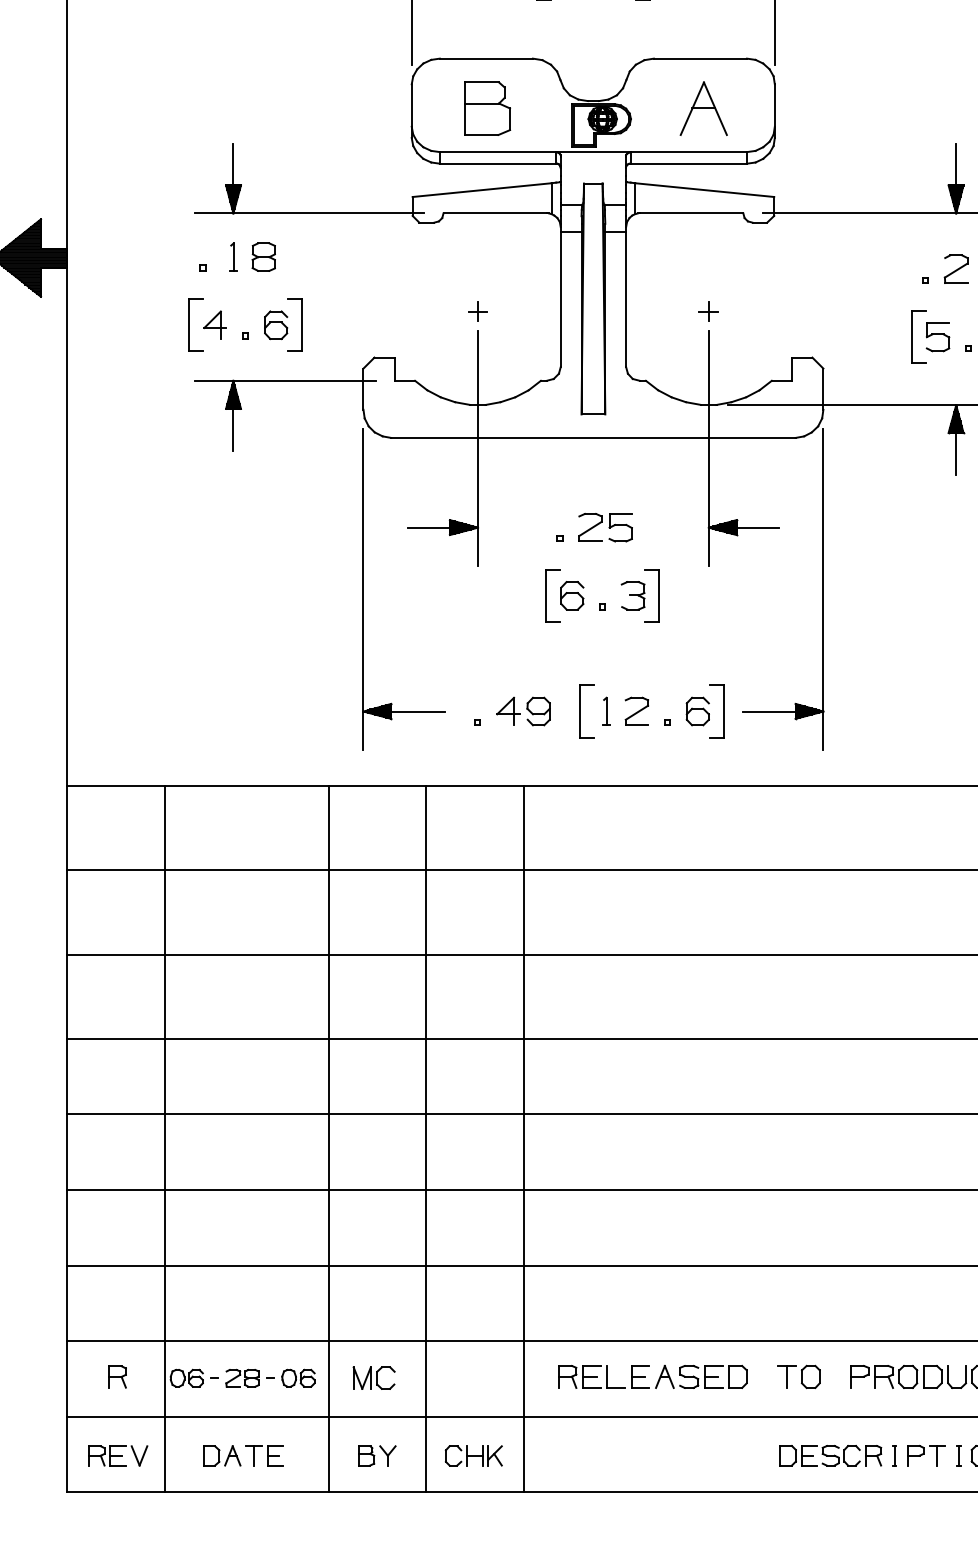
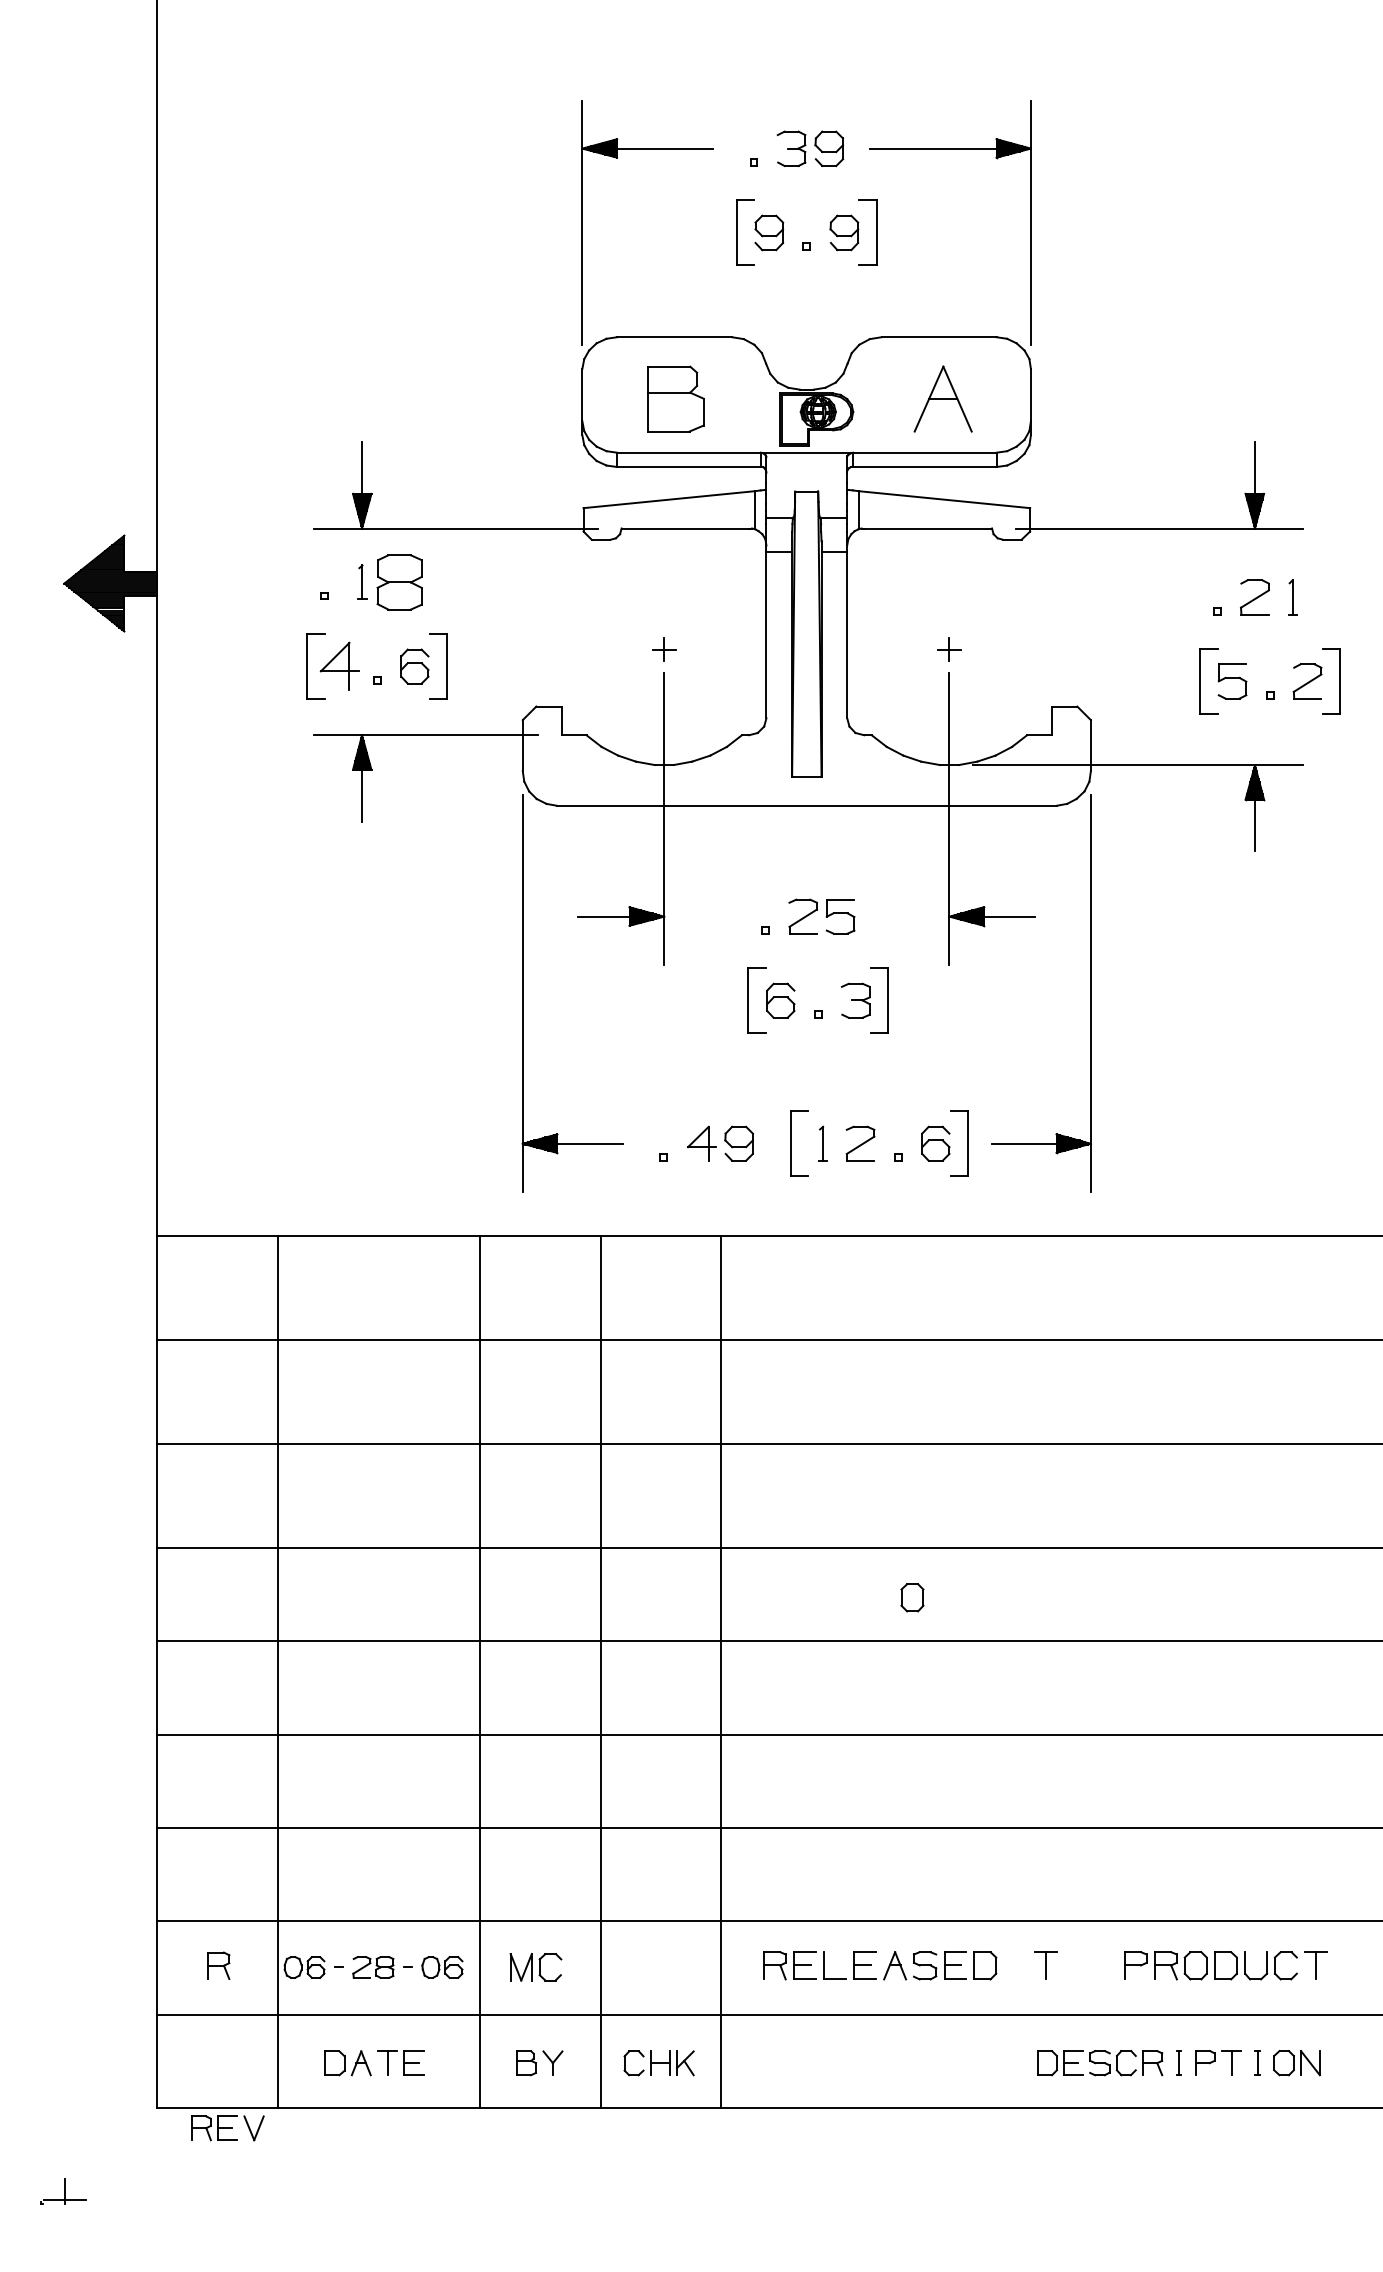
part: (263, 257) -> (399, 582), size x1.6
part: (215, 325) -> (339, 666), size x1.4
part: (810, 1376) -> (912, 1597), moved
part: (117, 1456) -> (227, 2128), moved

